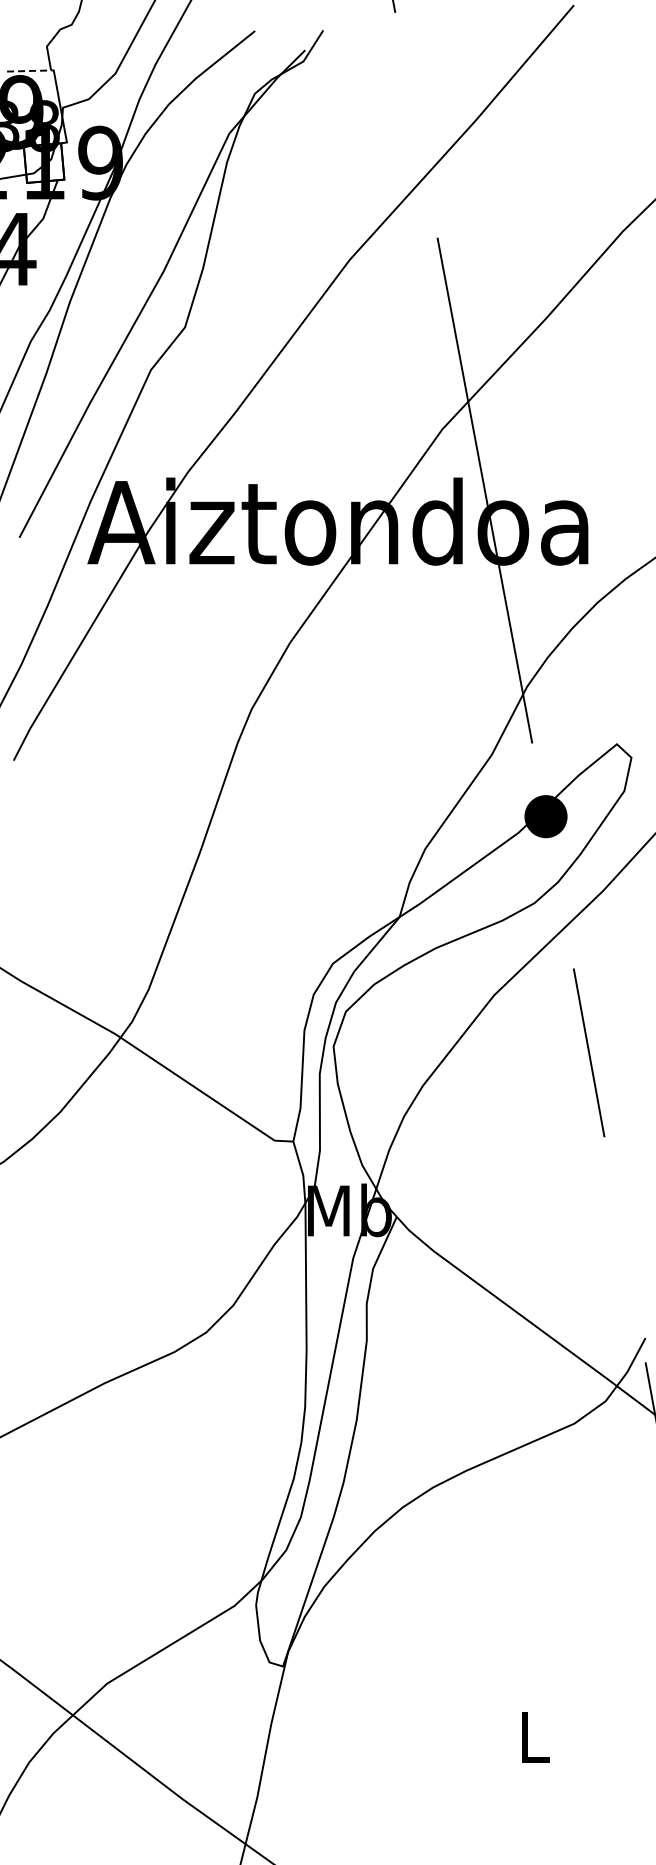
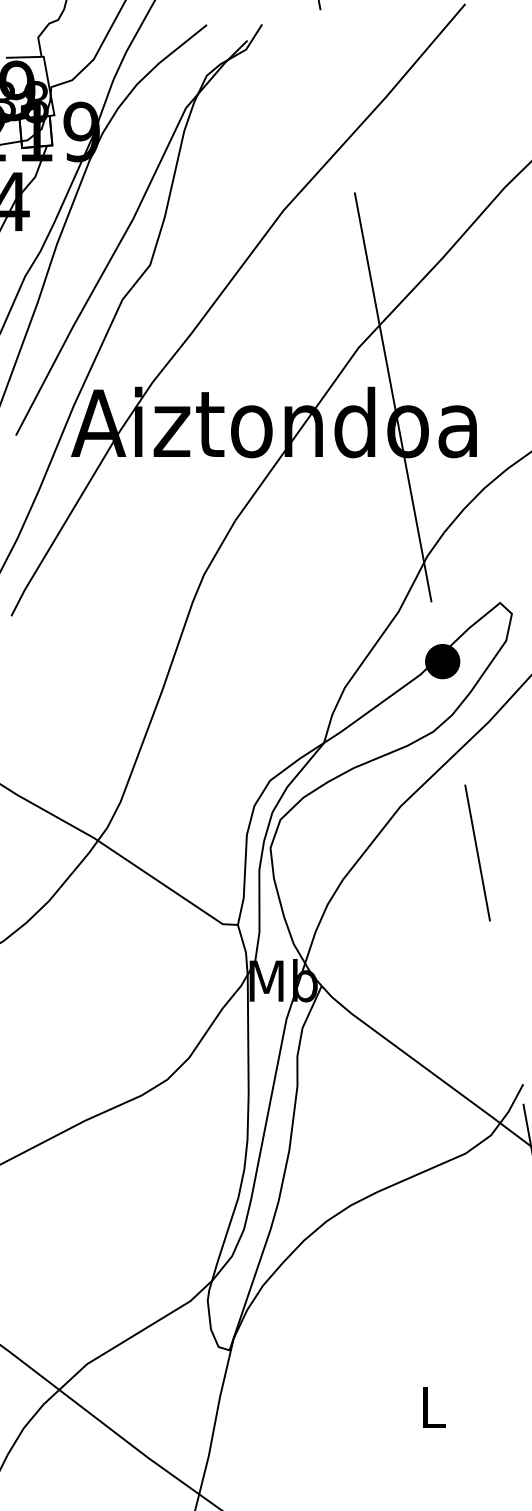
line: (29, 71) -> (24, 57), dashed -> solid

